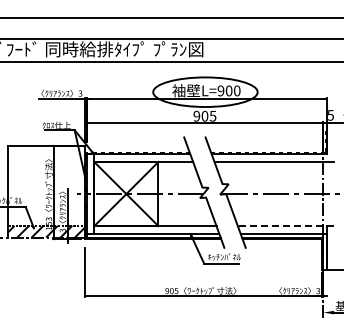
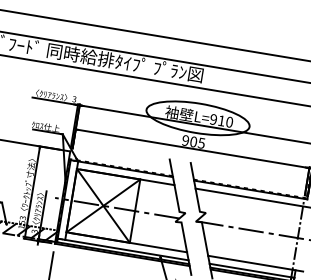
text: (228, 90) -> (221, 120), L=900 -> L=910
line: (285, 226) -> (255, 263), dashed -> solid

